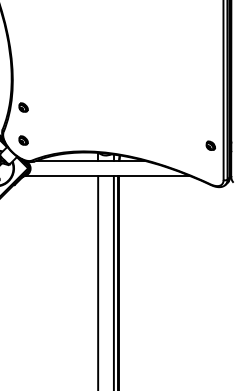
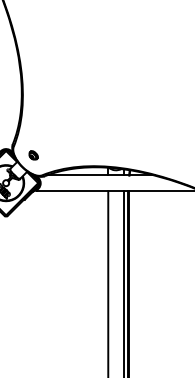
part: (23, 107) -> (33, 122), removed

